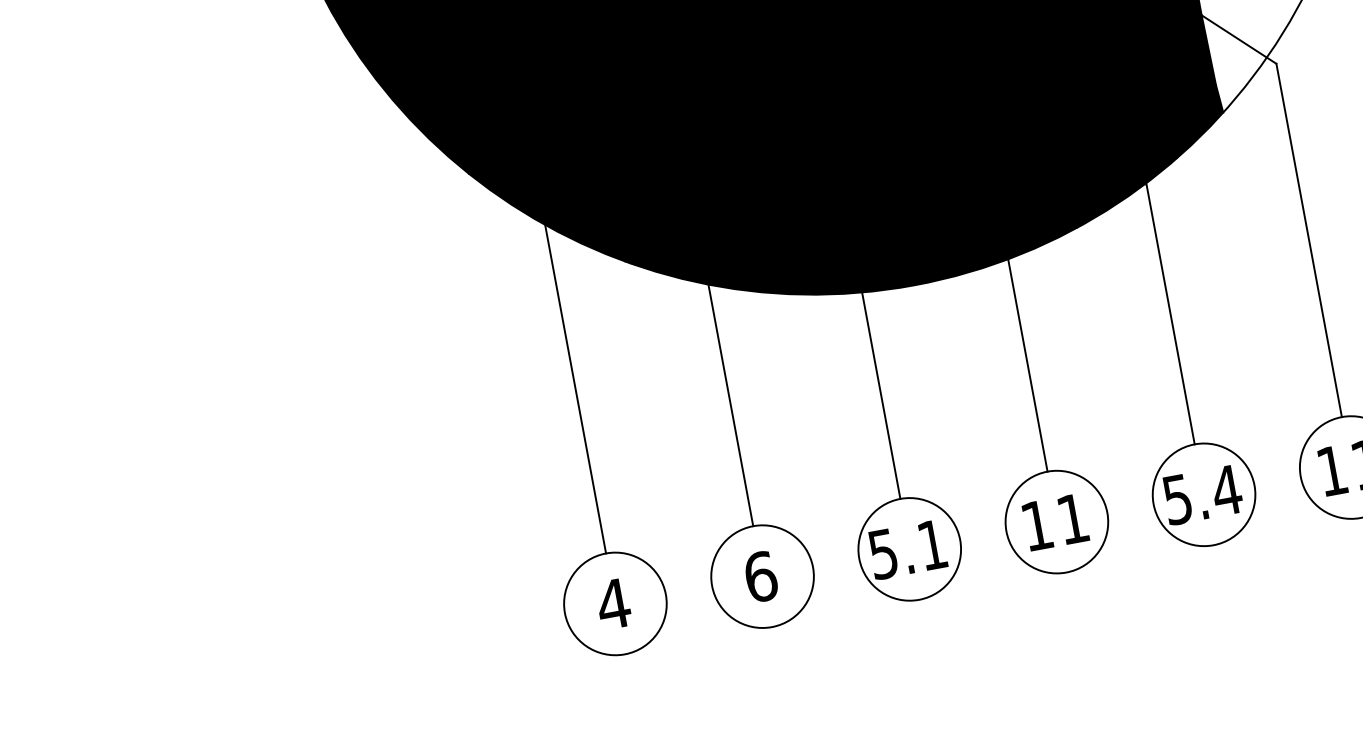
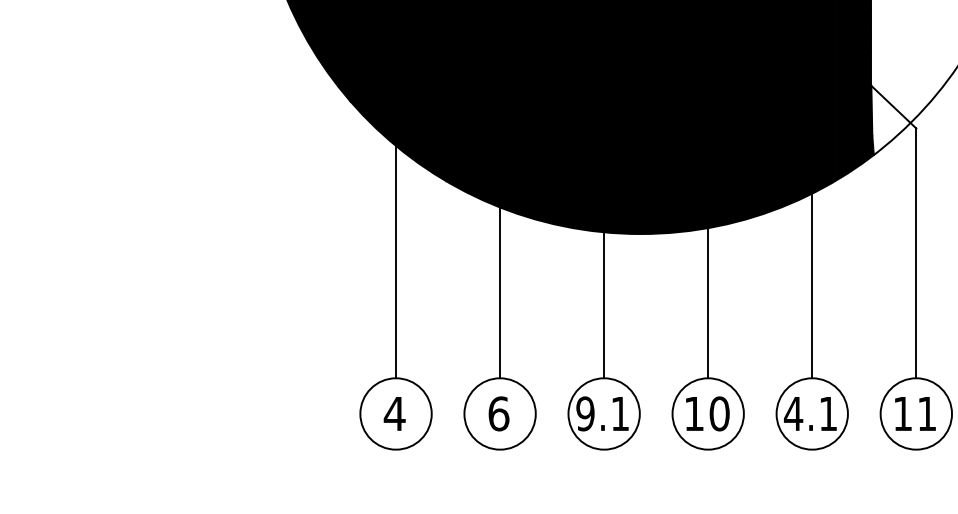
text: (1201, 496) -> (810, 414), 5.4 -> 4.1
text: (1072, 518) -> (719, 413), 11 -> 10
text: (883, 553) -> (585, 413), 5.1 -> 9.1

